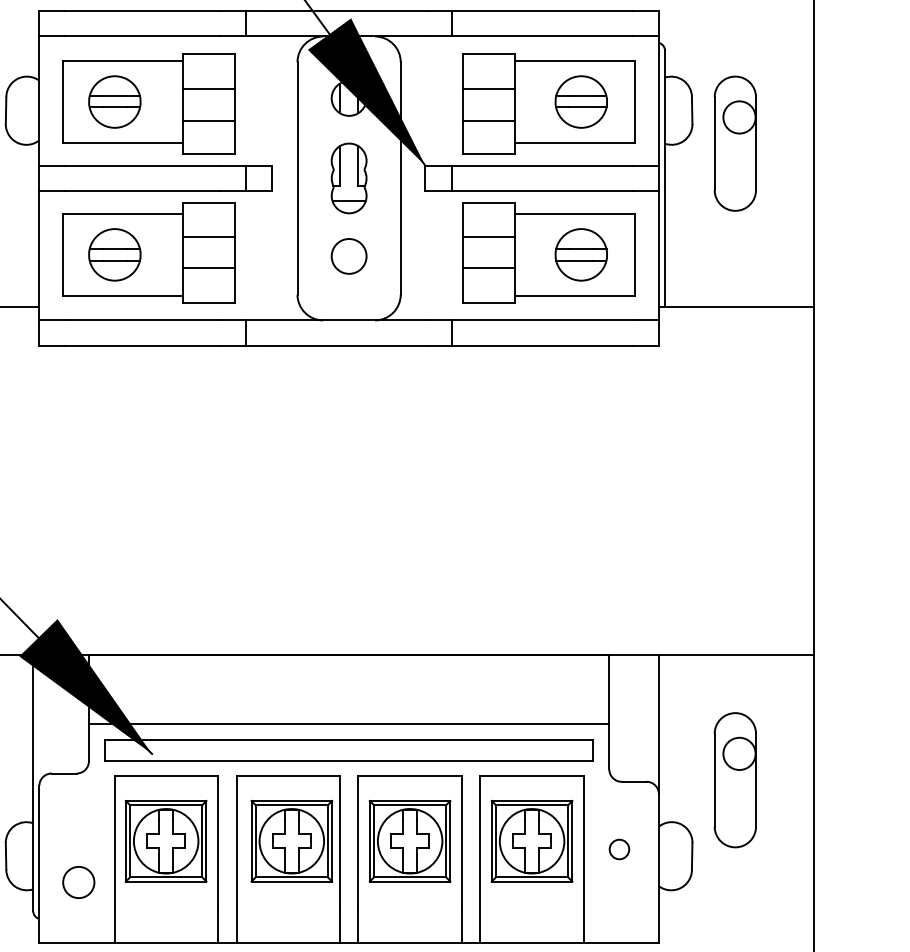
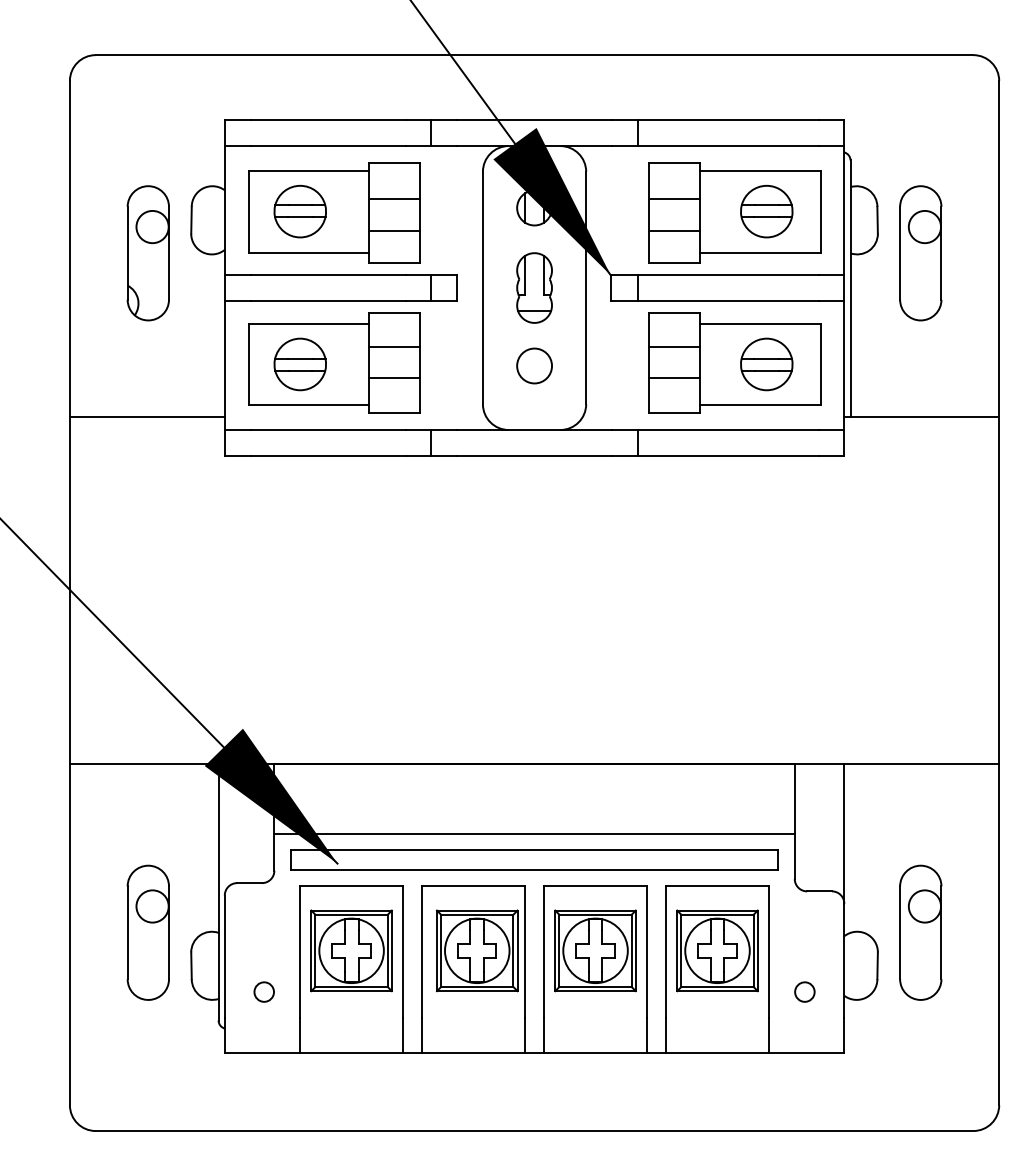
part: (735, 779) -> (920, 932), moved
circle: (619, 848) -> (804, 991), moved
circle: (79, 881) -> (264, 991), size x0.62

